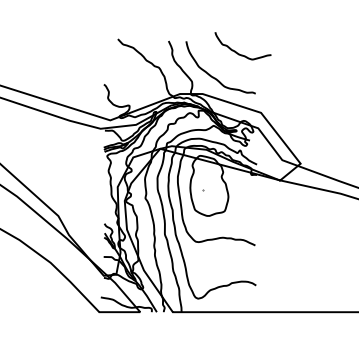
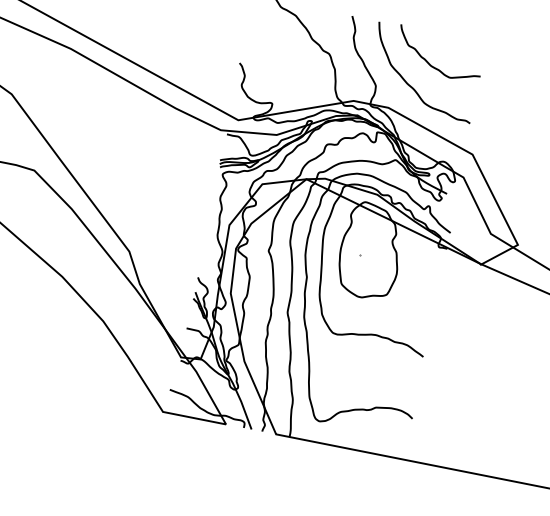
curve: (239, 53) -> (431, 64), moved

